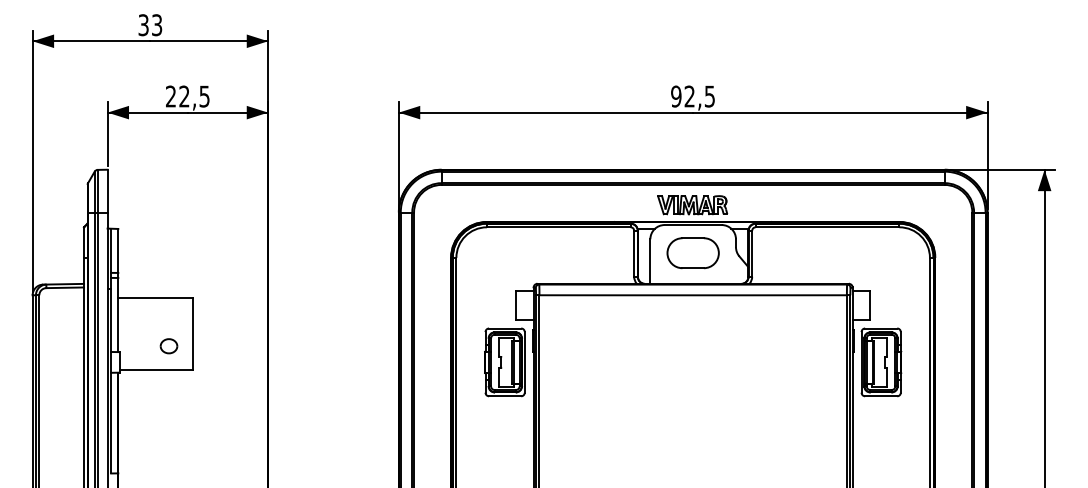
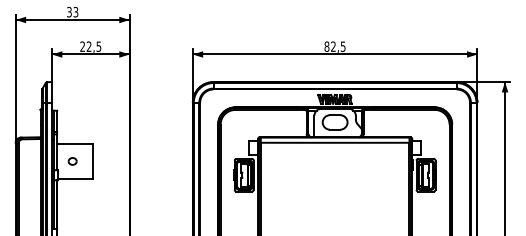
text: (675, 96) -> (326, 46), 92,5 -> 82,5
part: (168, 346) -> (72, 161), moved

